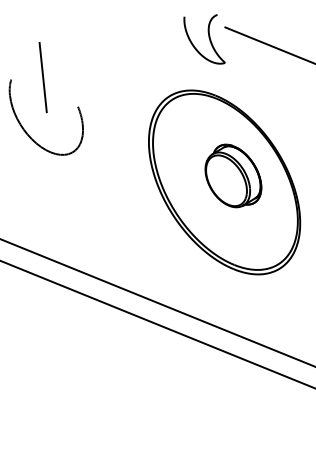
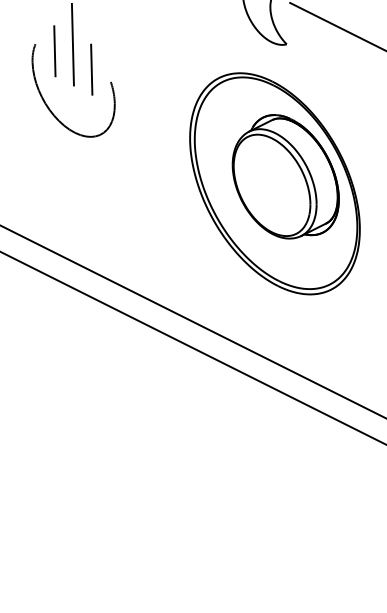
line: (27, 84) -> (54, 51), added
line: (60, 97) -> (91, 69), added
part: (233, 175) -> (285, 176), size x1.67

